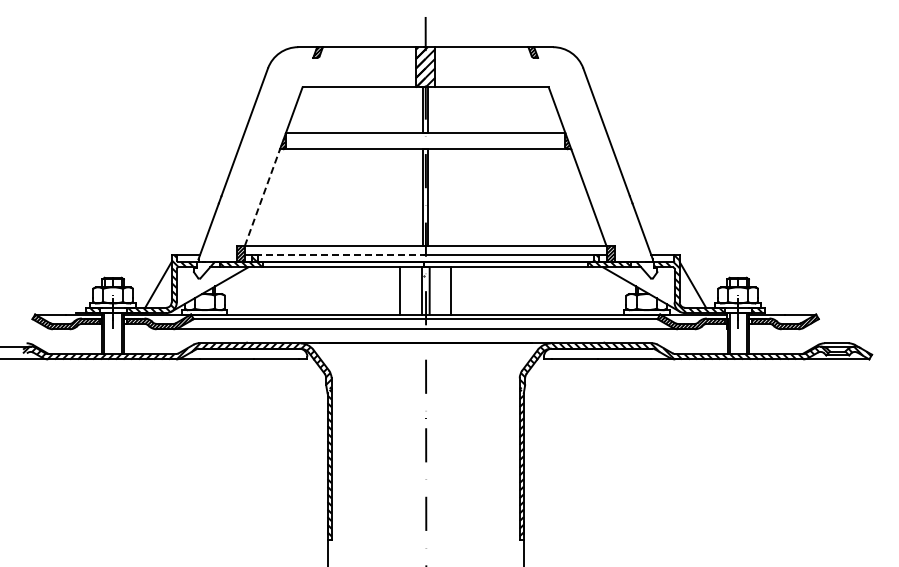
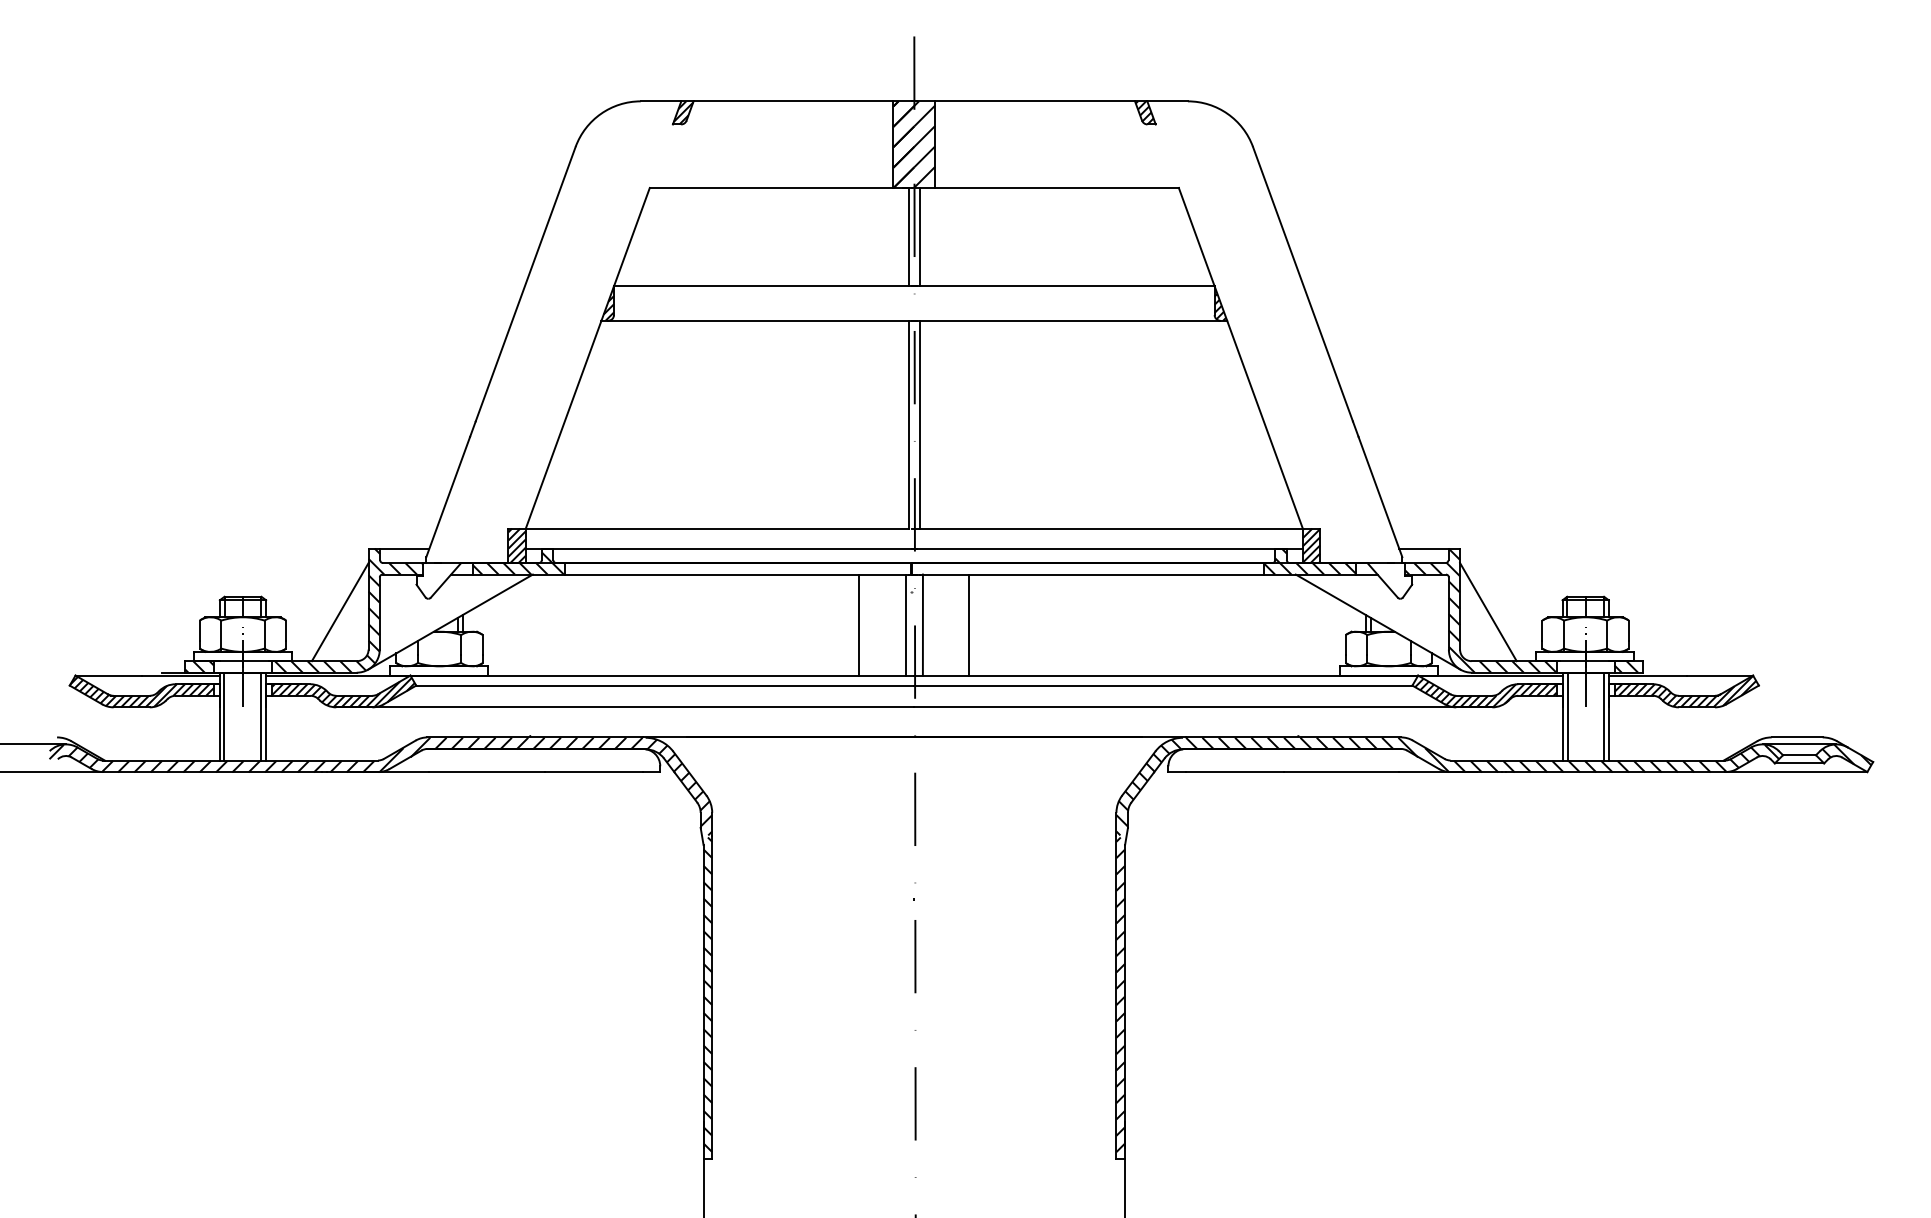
line: (262, 197) -> (563, 424), dashed -> solid
line: (339, 255) -> (729, 548), dashed -> solid

